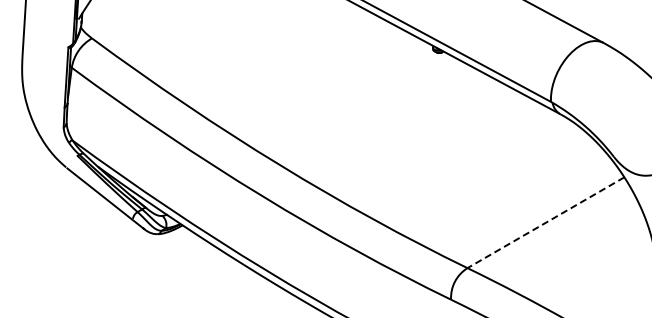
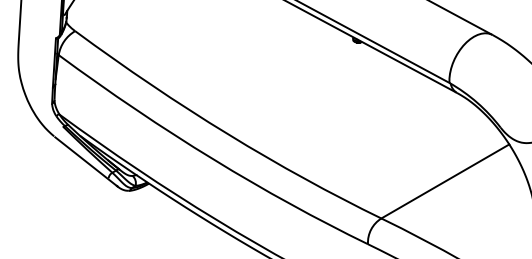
line: (545, 222) -> (444, 181), dashed -> solid

